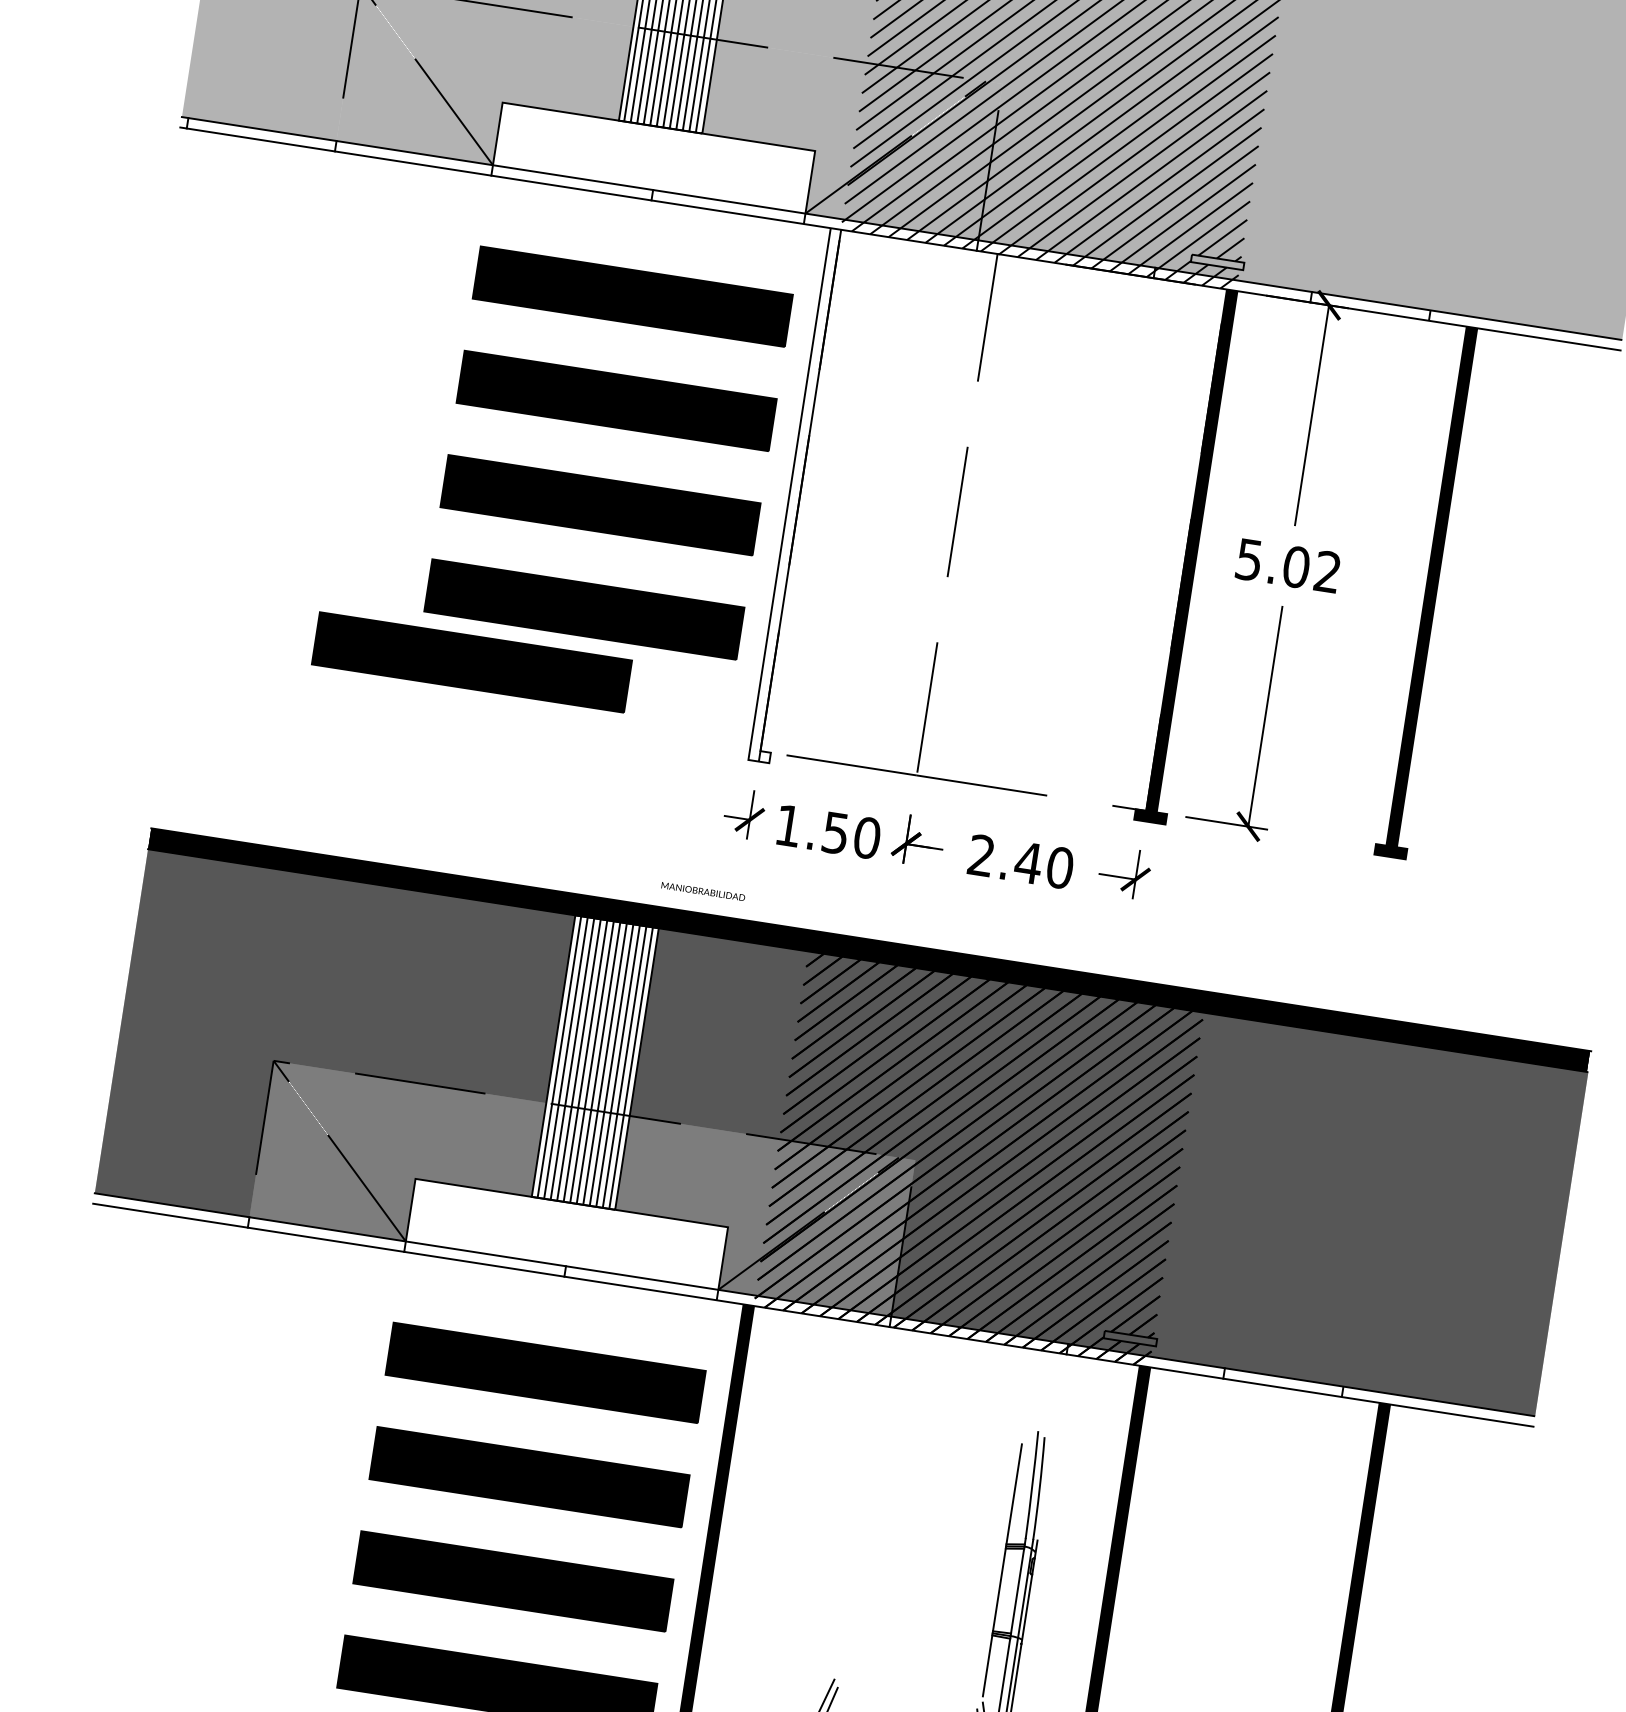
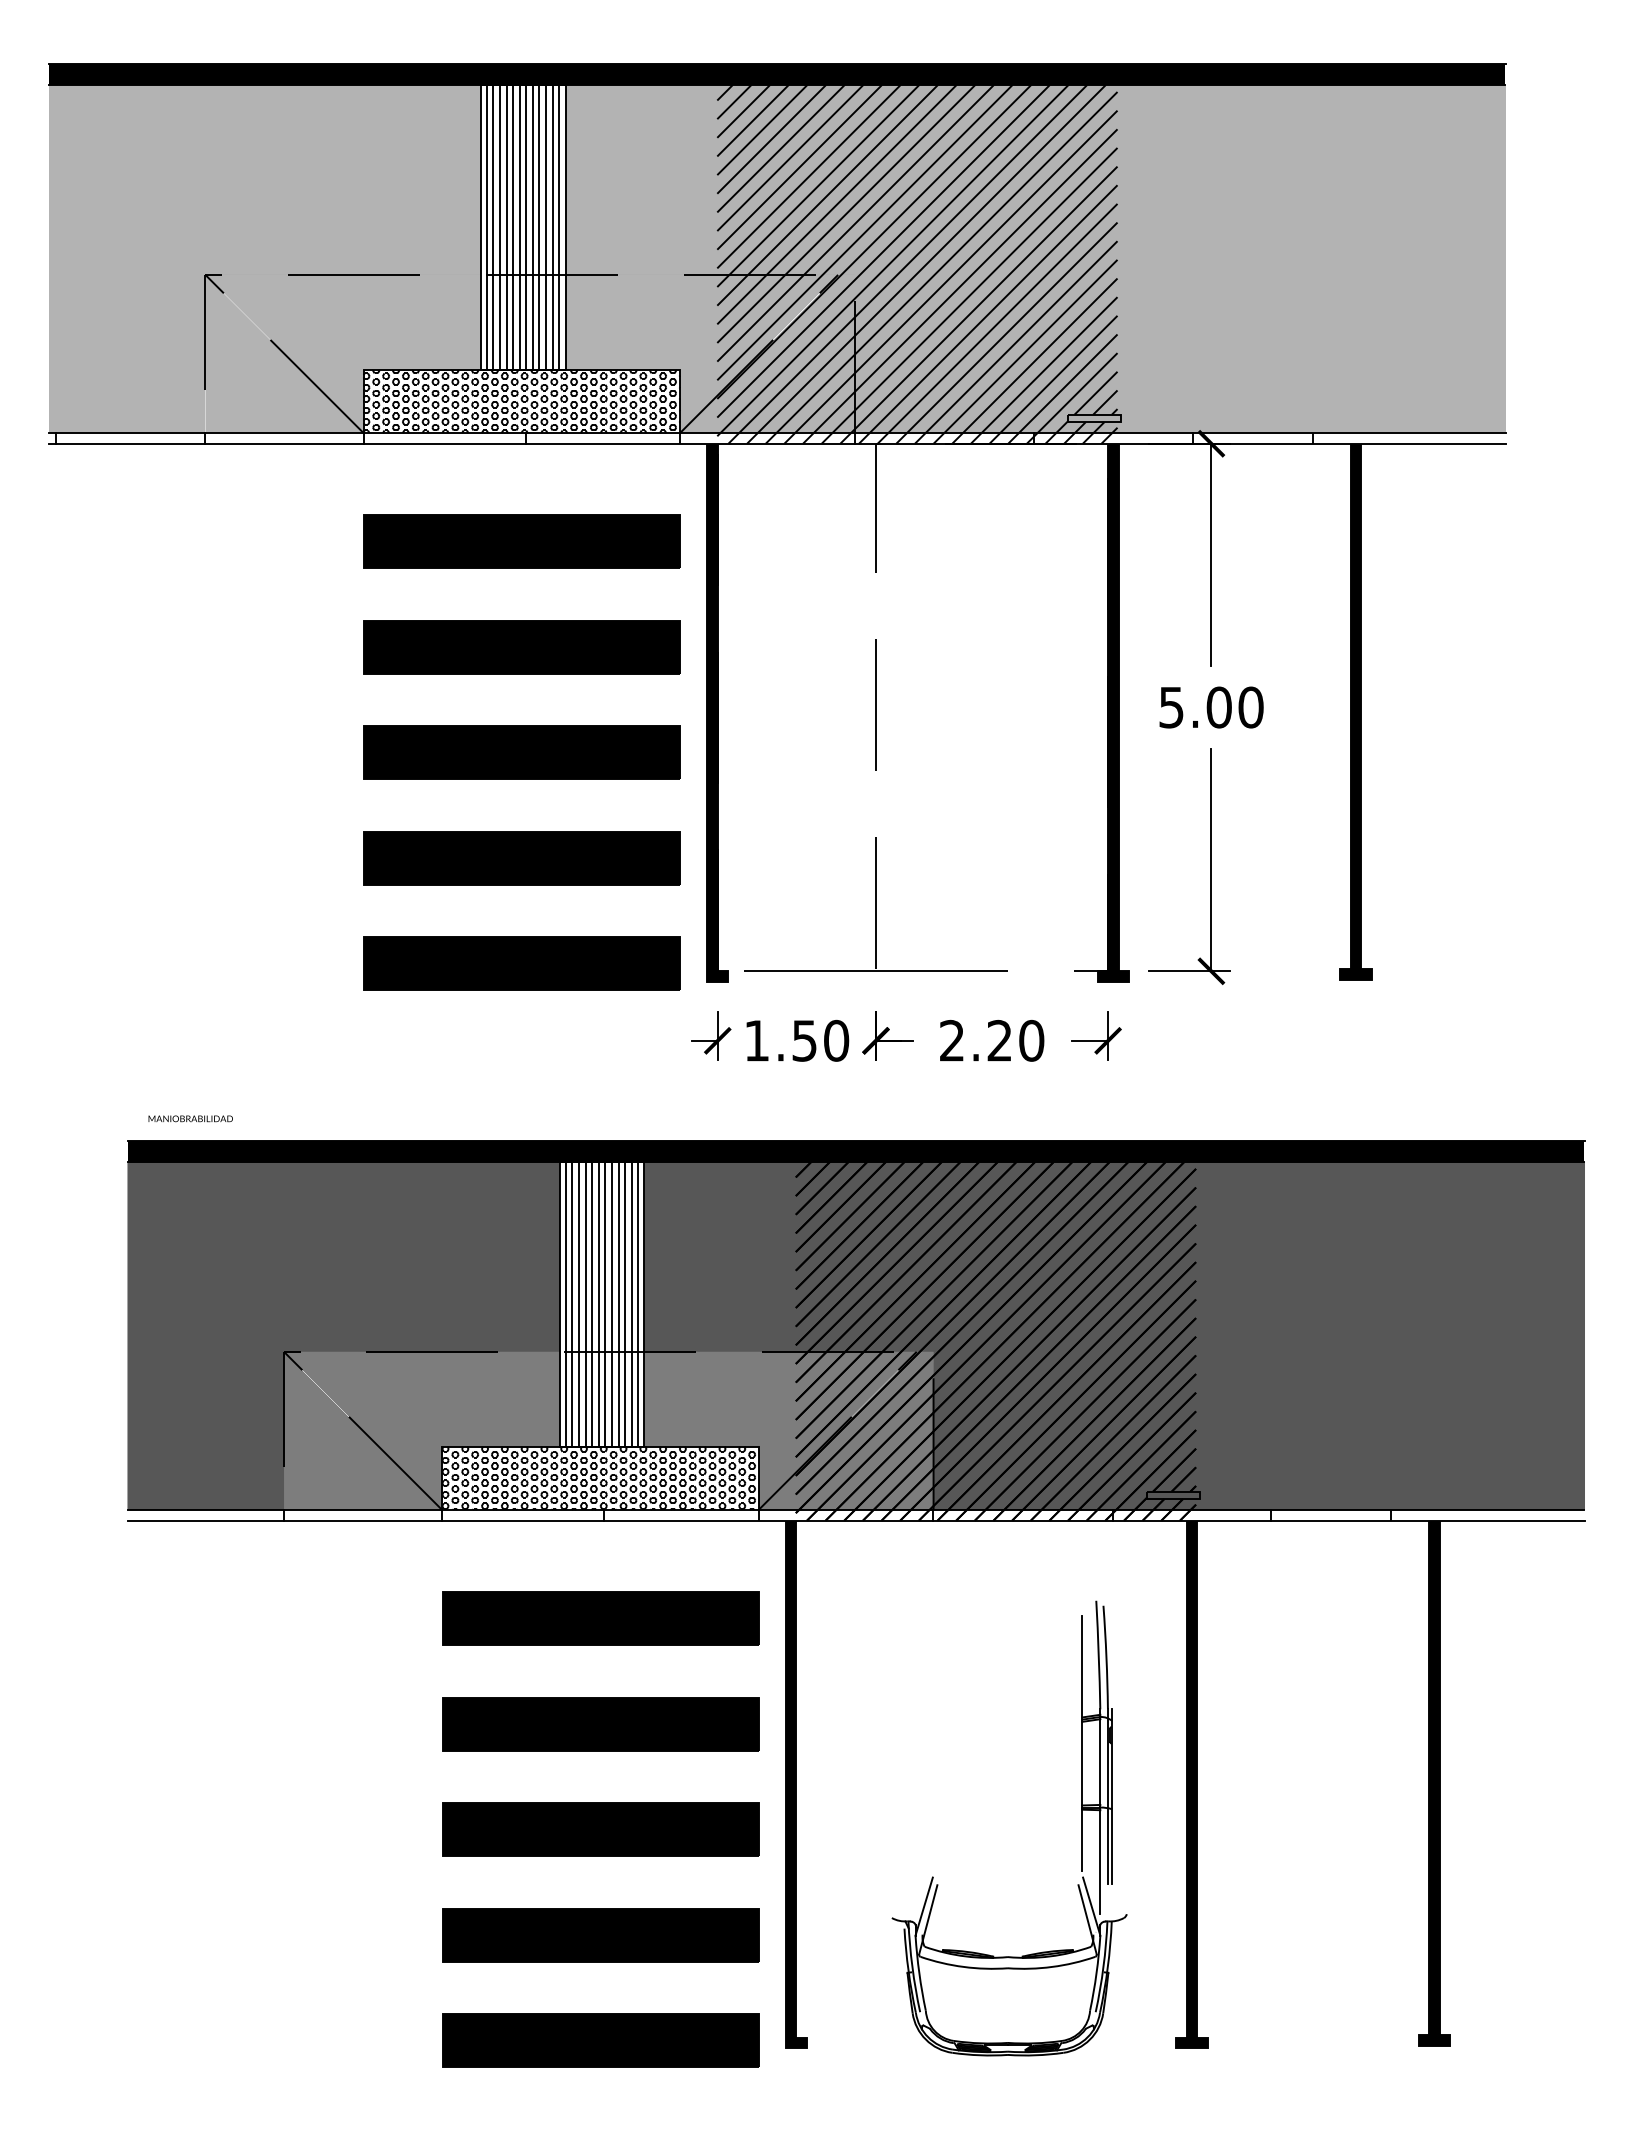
hatch: (653, 158) -> (521, 401), added
fill: (799, 495) -> (717, 712), added
text: (1327, 571) -> (1250, 707), 5.02 -> 5.00
part: (471, 662) -> (521, 963), moved
text: (1028, 862) -> (999, 1040), 2.40 -> 2.20
text: (703, 891) -> (190, 1118), moved
hatch: (565, 1234) -> (598, 1478), added

